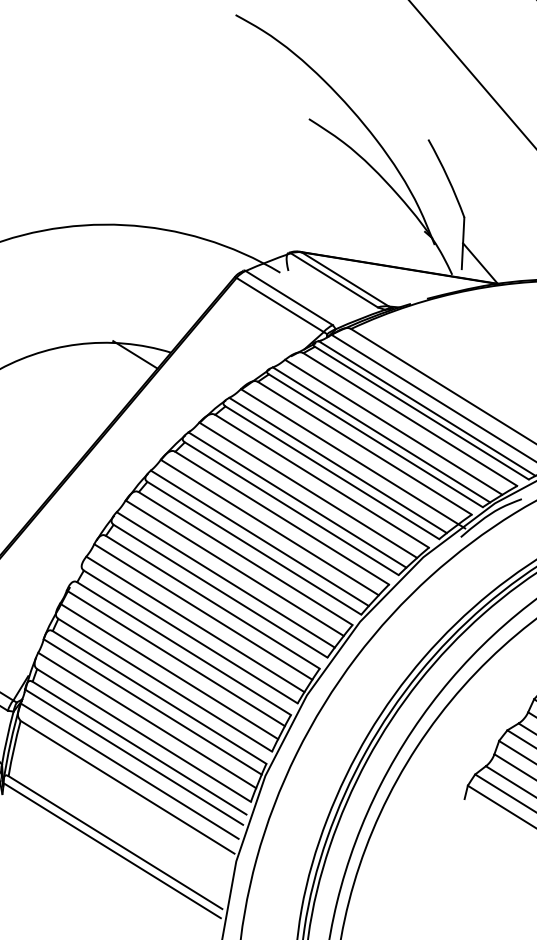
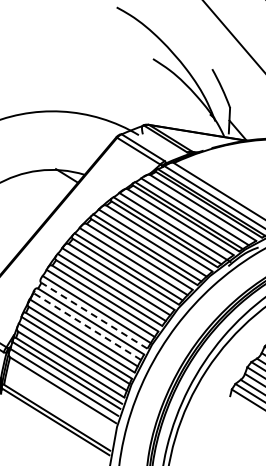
line: (190, 636) -> (94, 315), solid -> dashed
line: (176, 658) -> (87, 326), solid -> dashed

